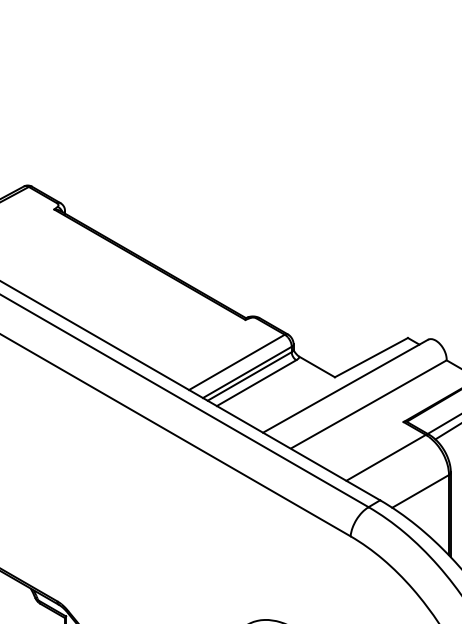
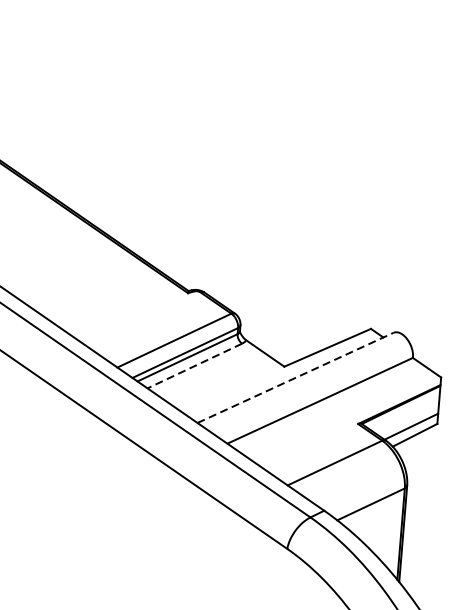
line: (256, 383) -> (194, 366), solid -> dashed
line: (345, 386) -> (295, 378), solid -> dashed

